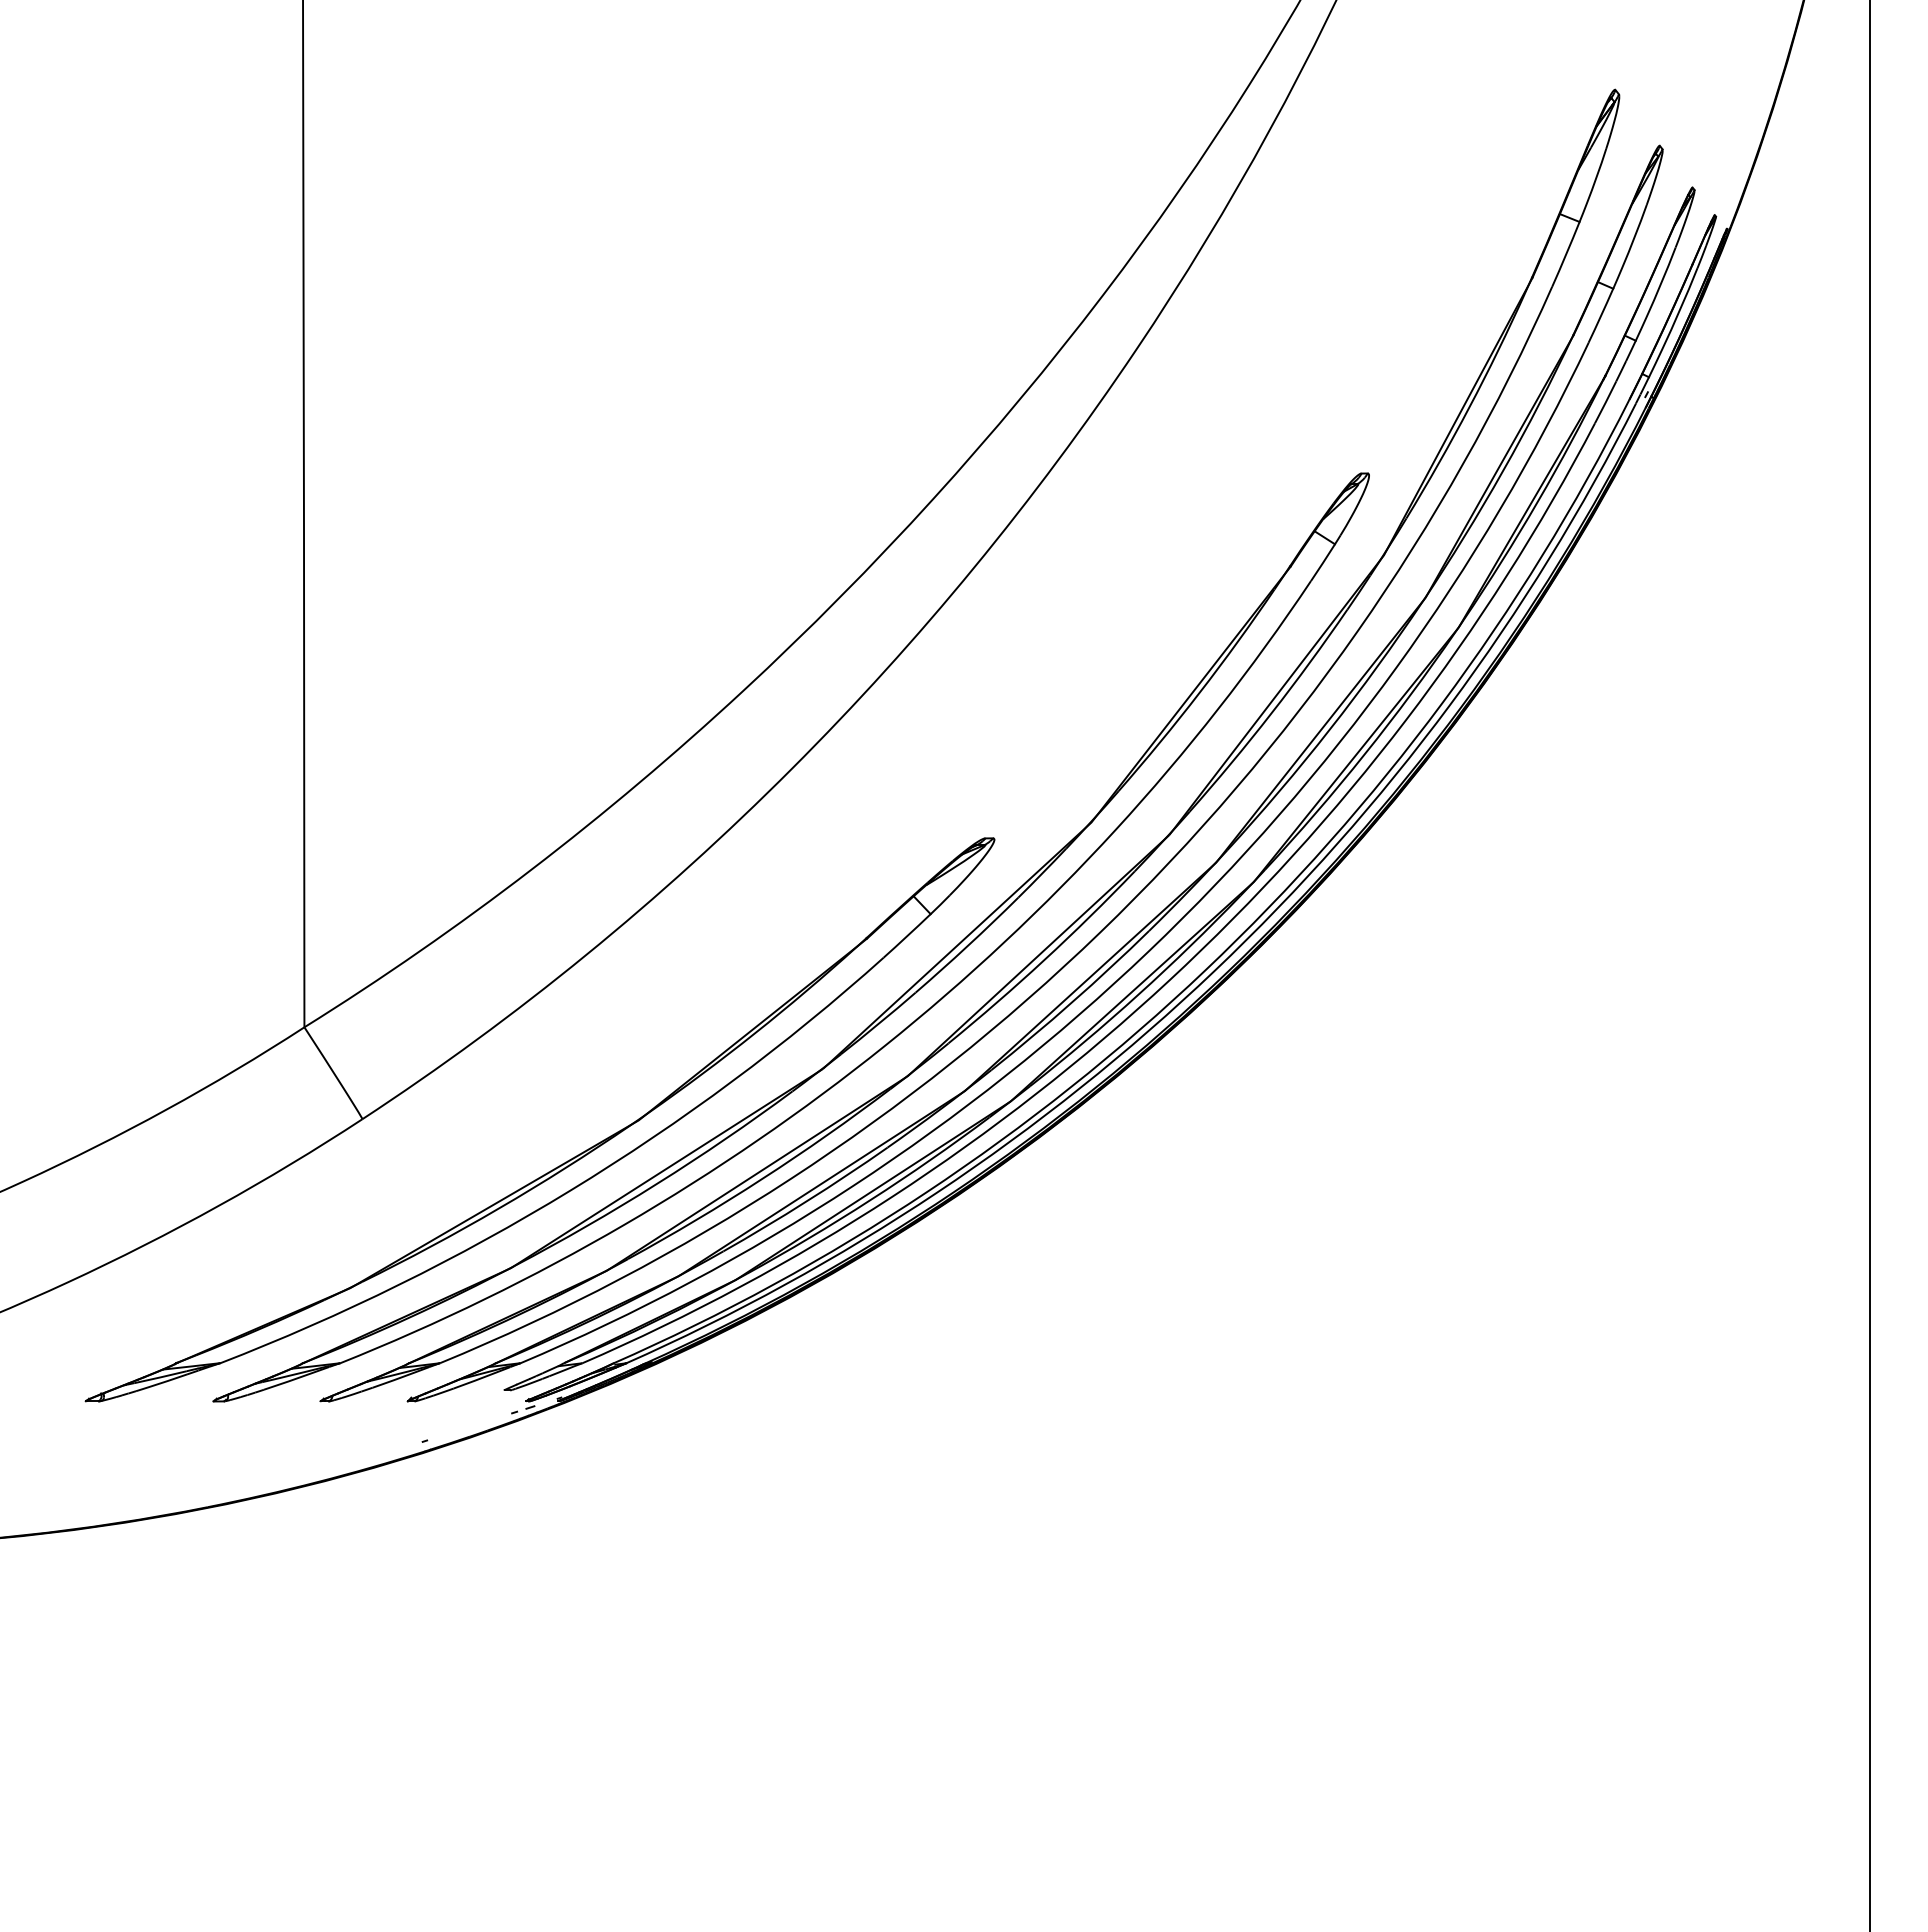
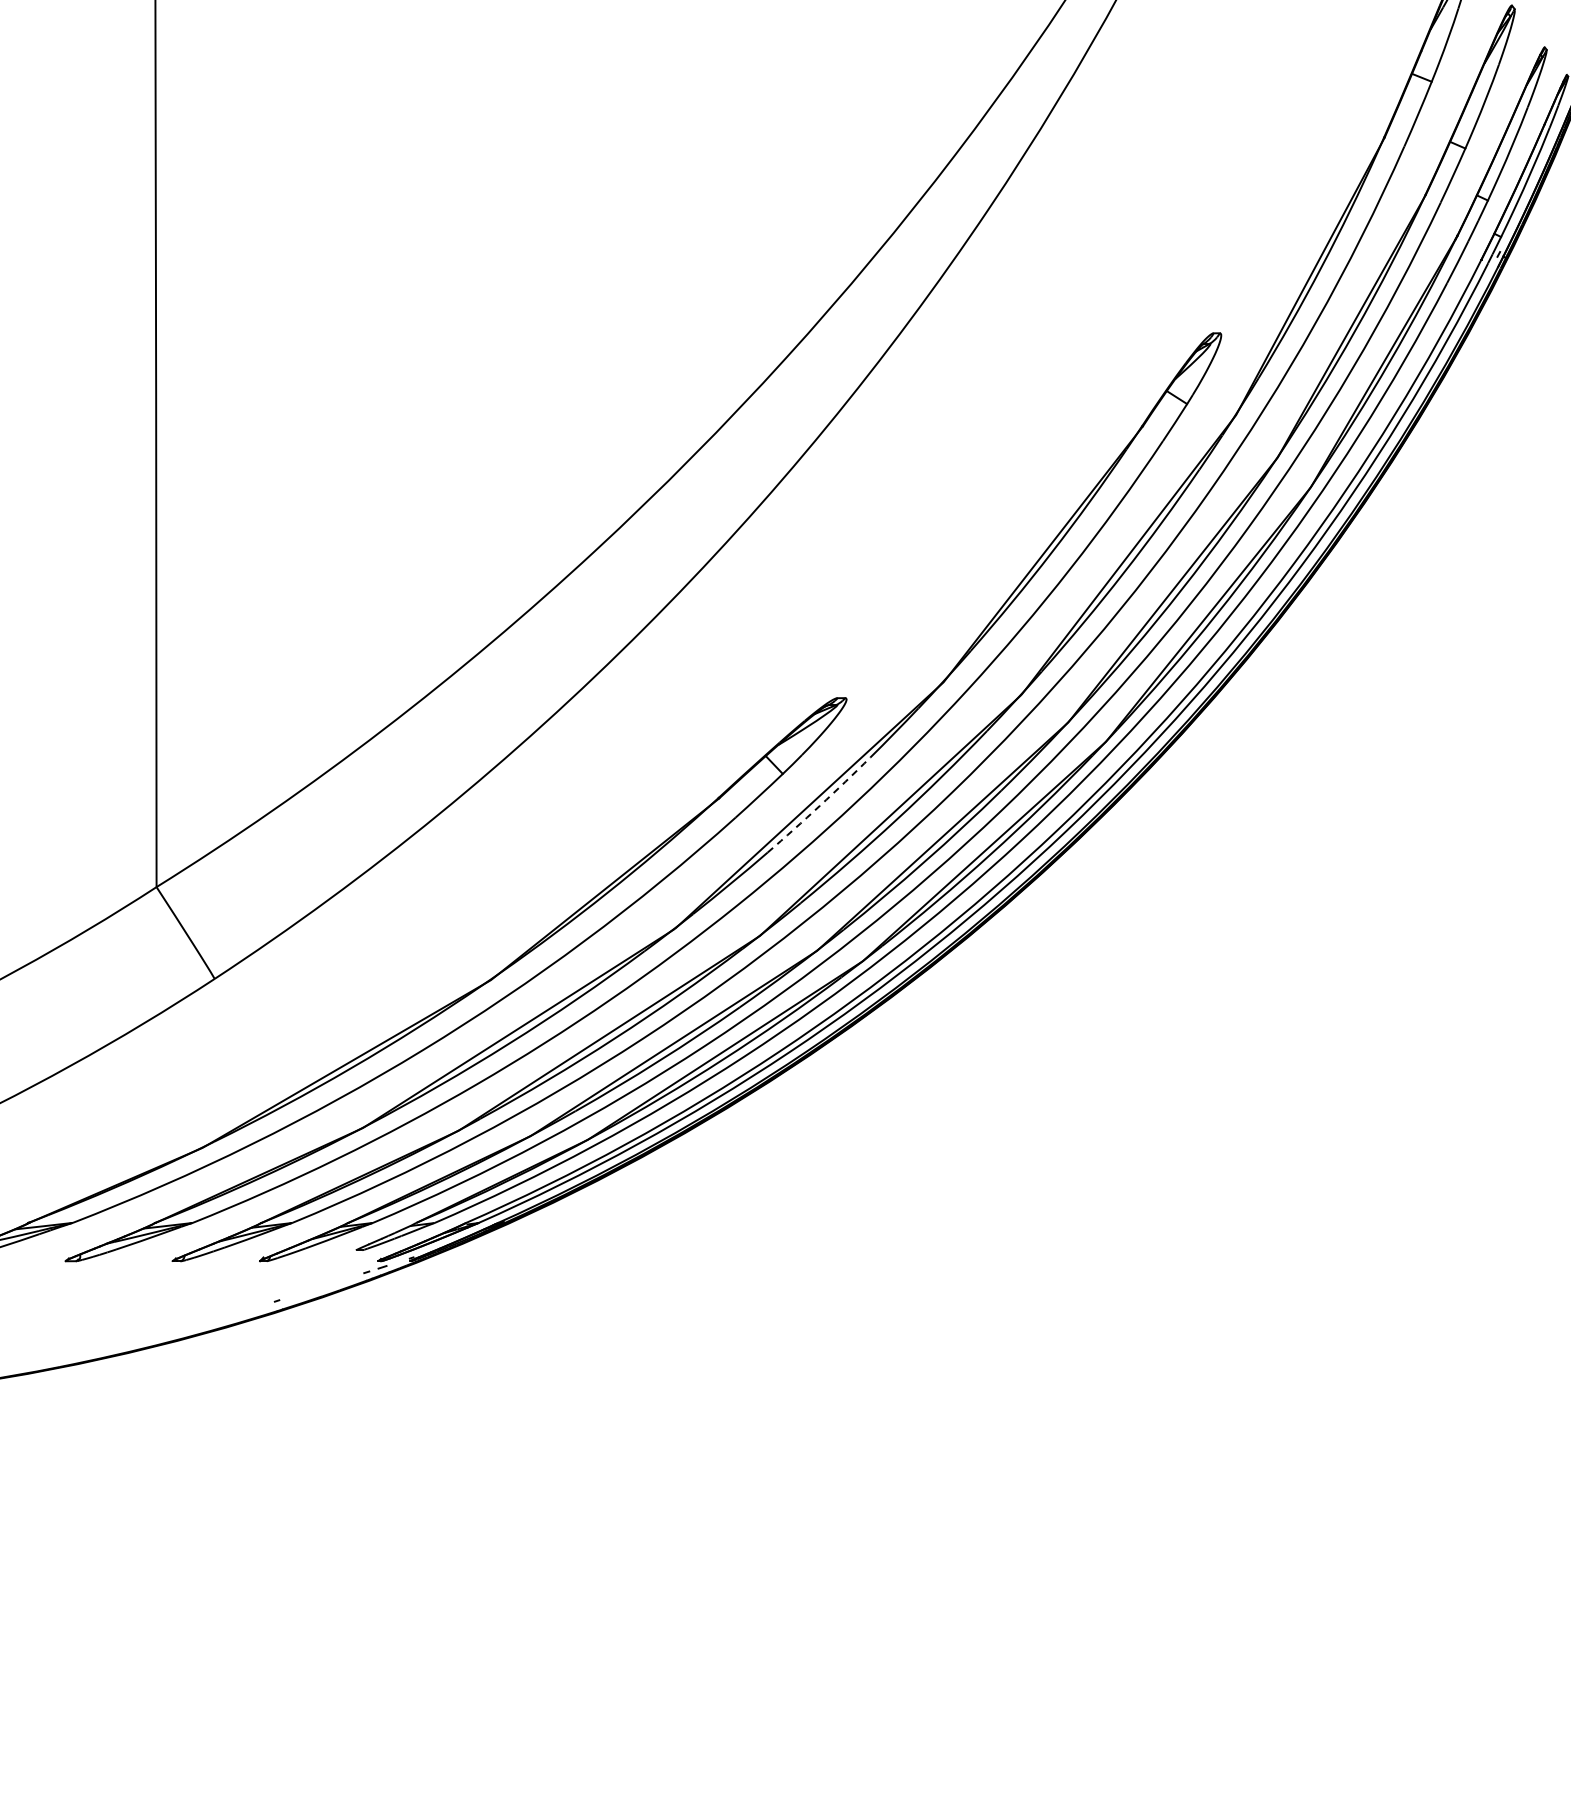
arc: (967, 946) -> (819, 806), solid -> dashed

